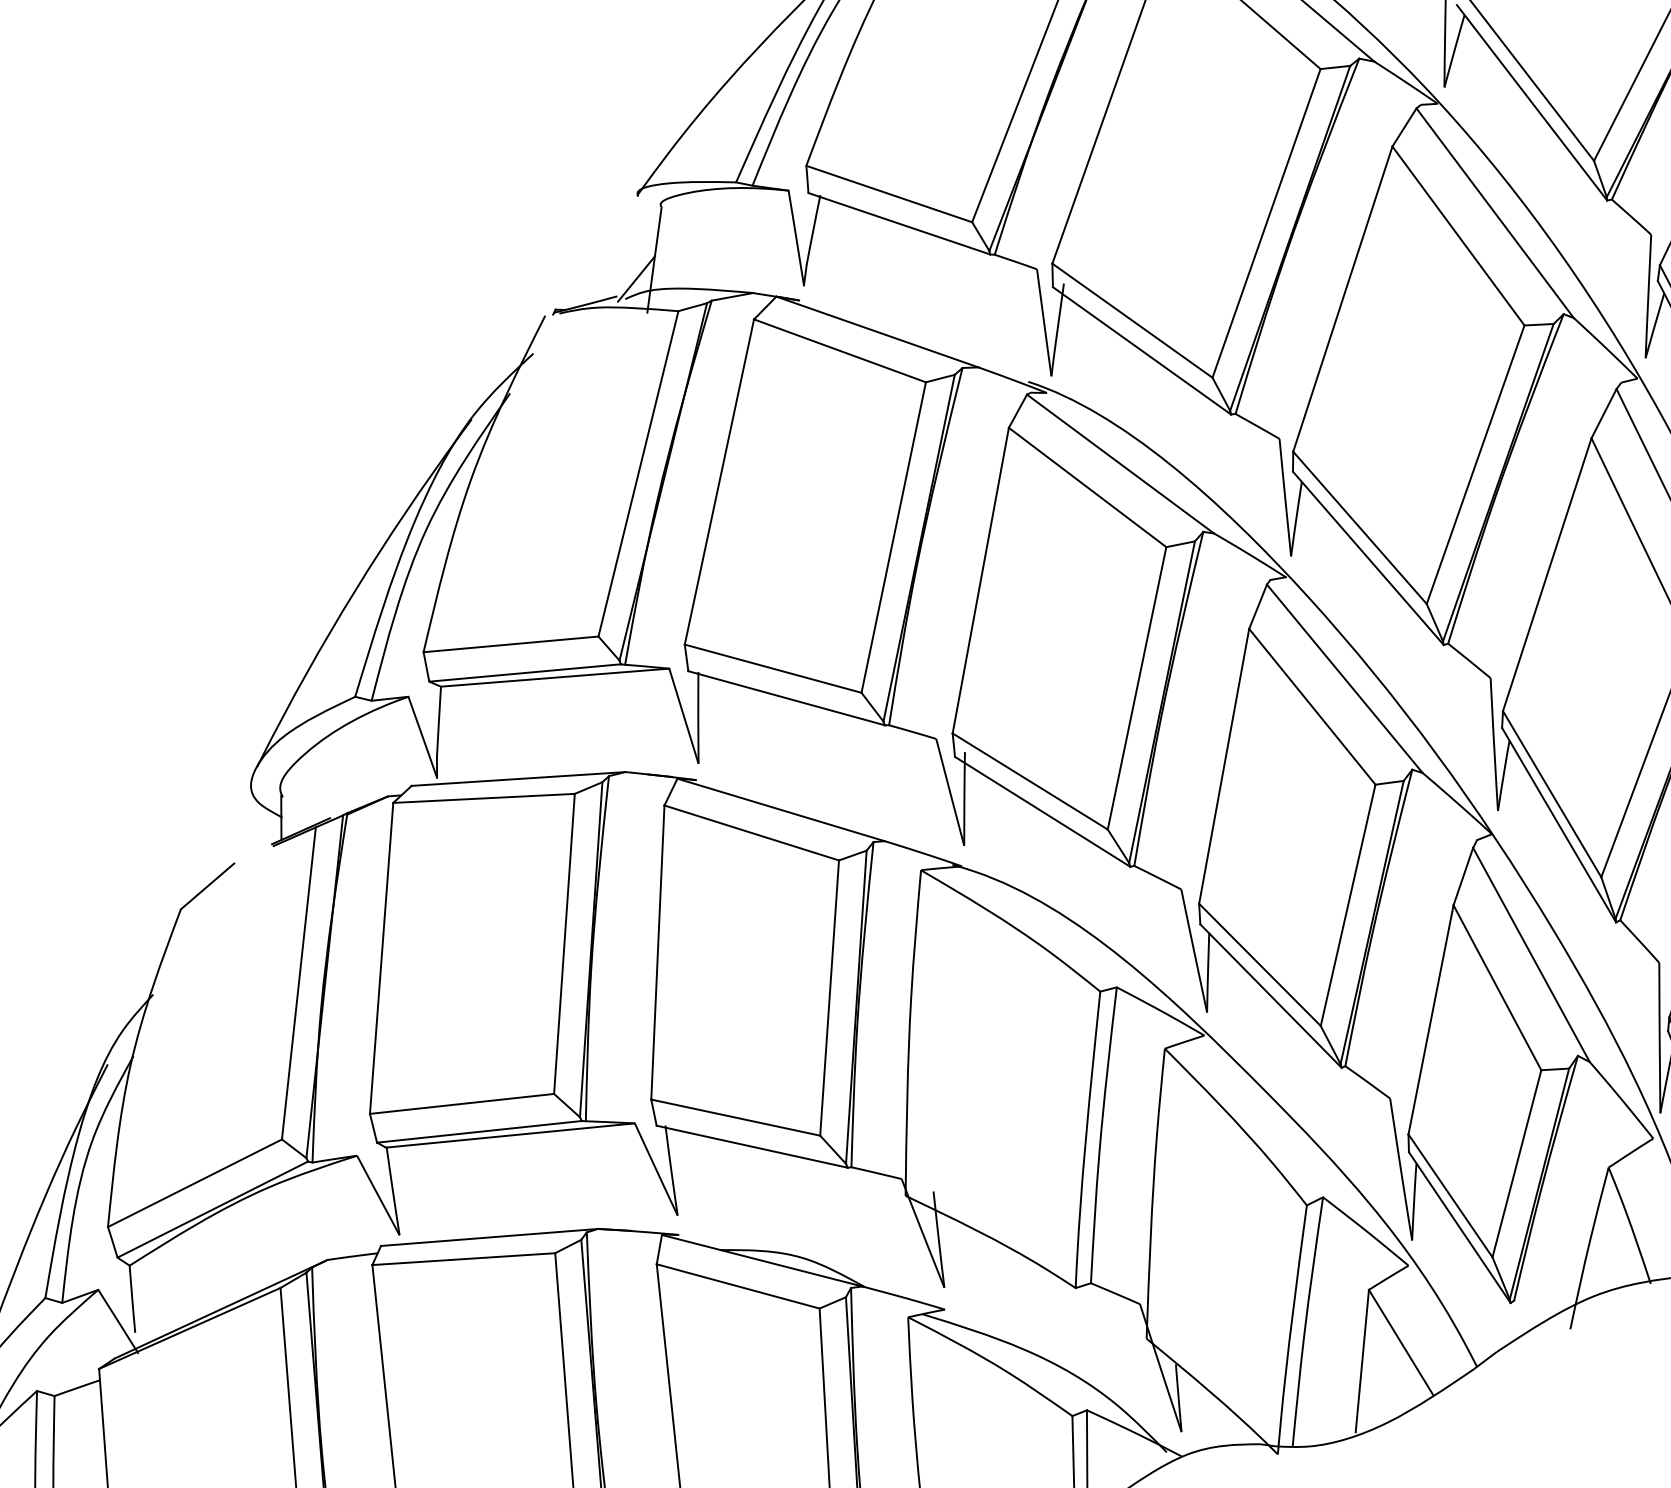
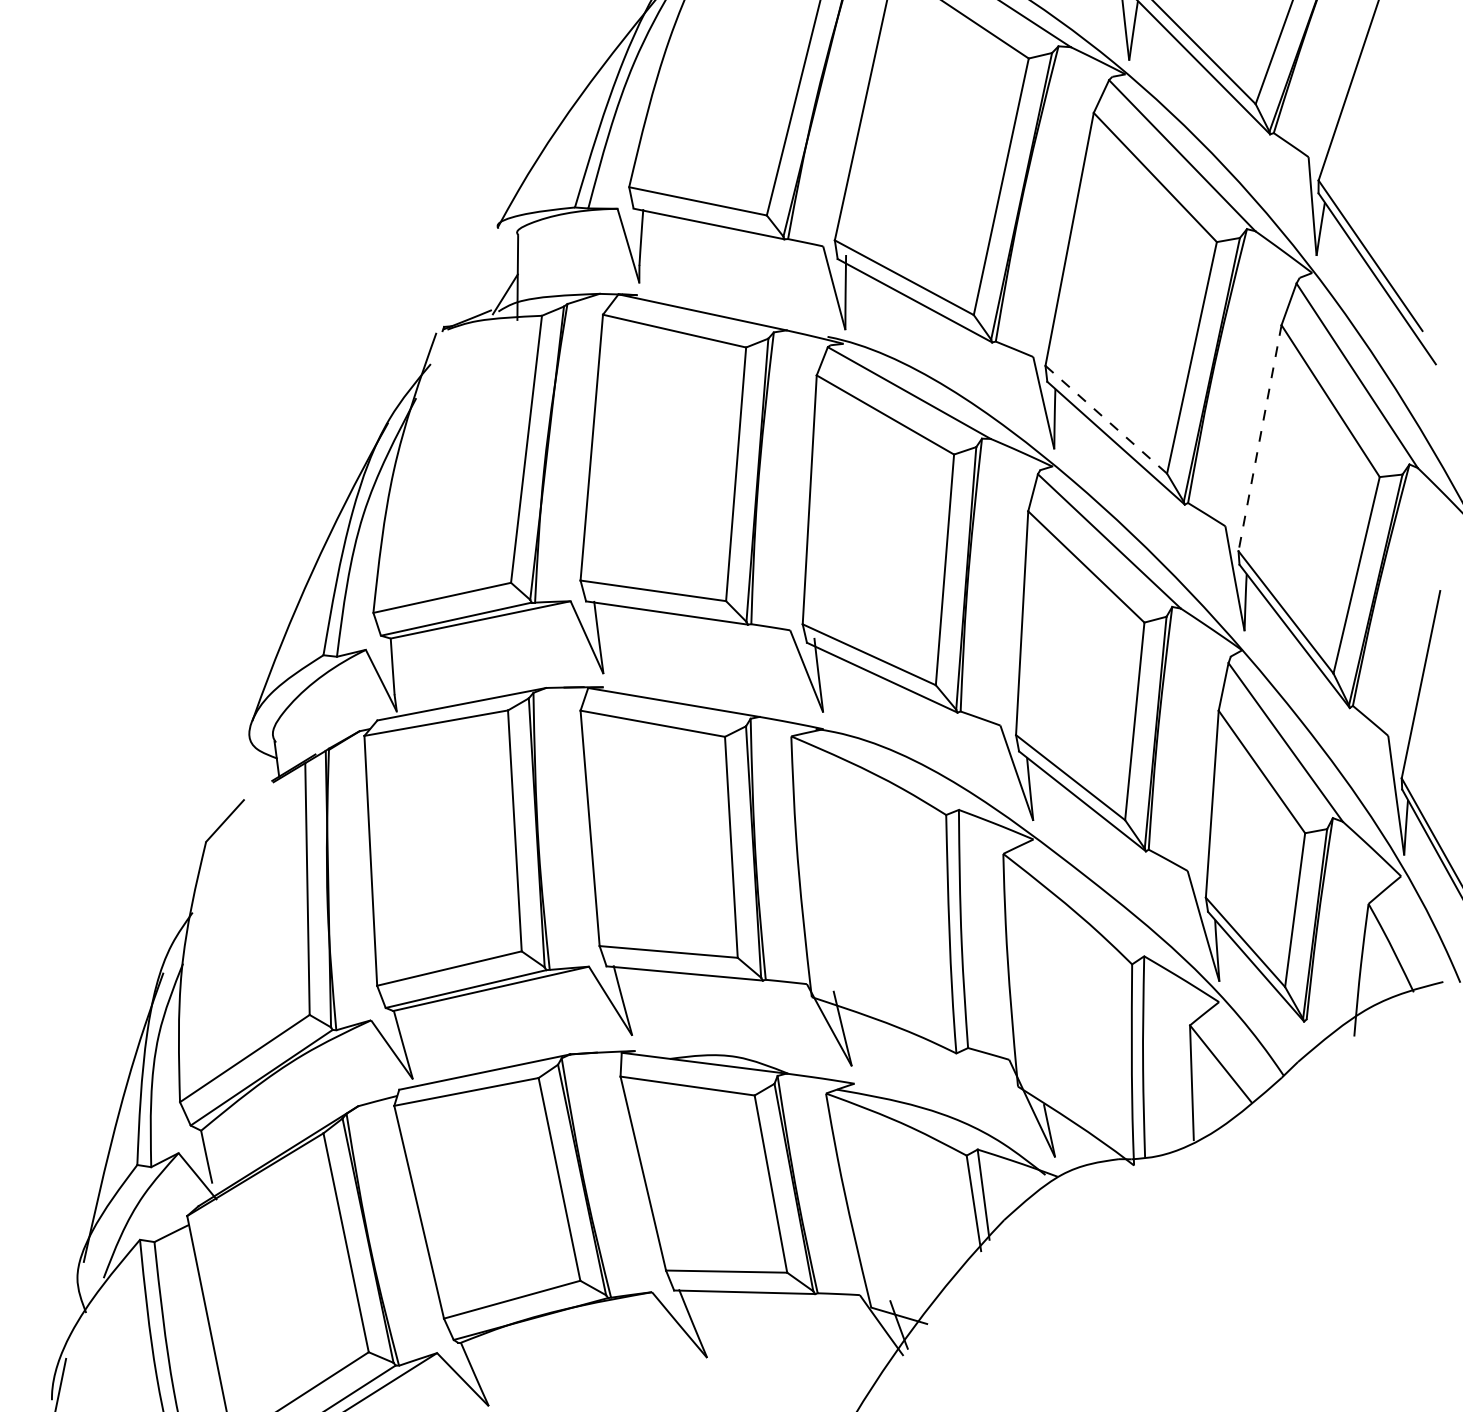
line: (1360, 528) -> (1106, 420), solid -> dashed
line: (1546, 574) -> (1259, 438), solid -> dashed

